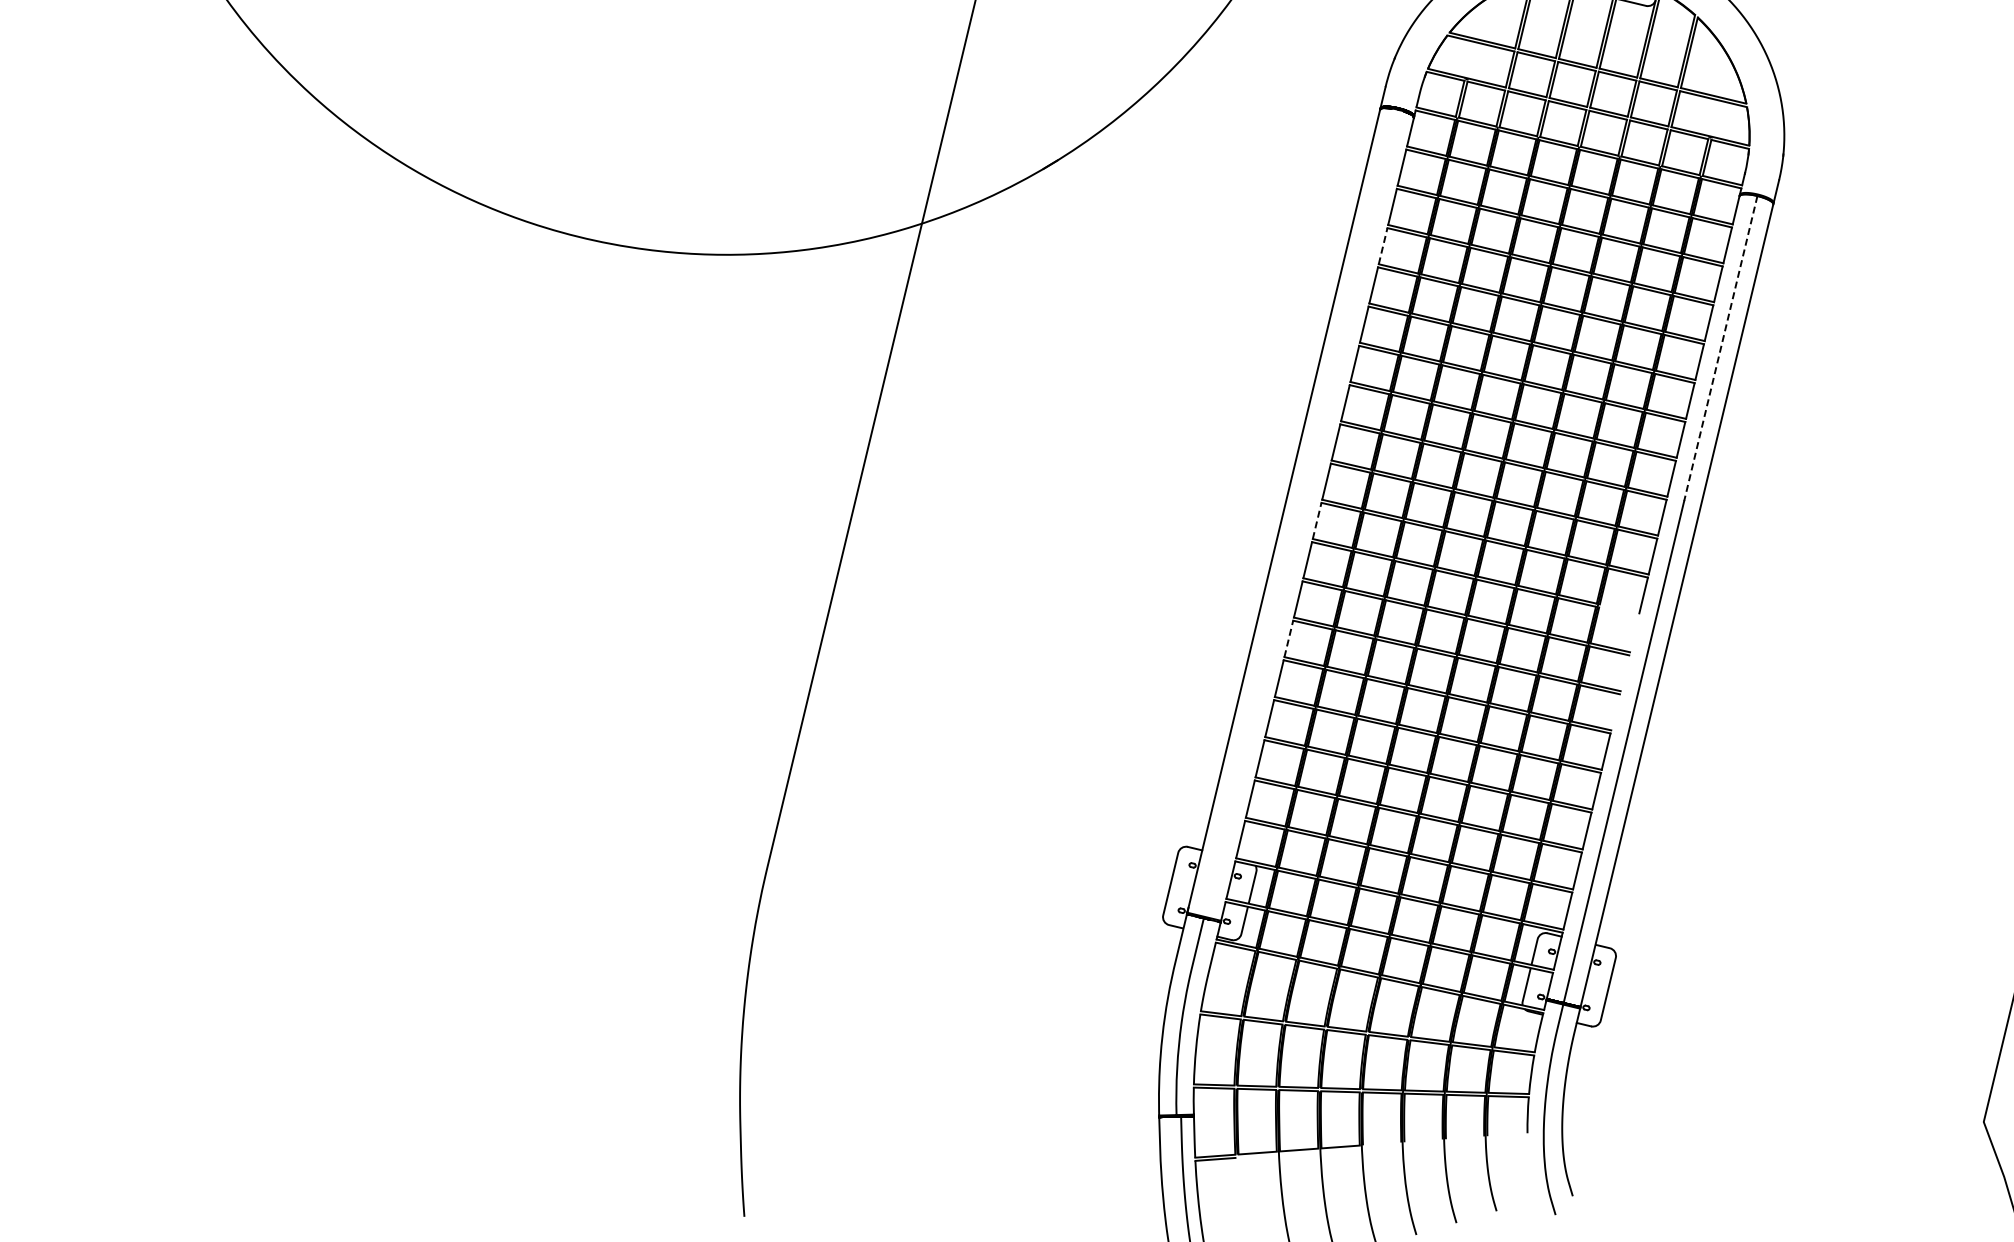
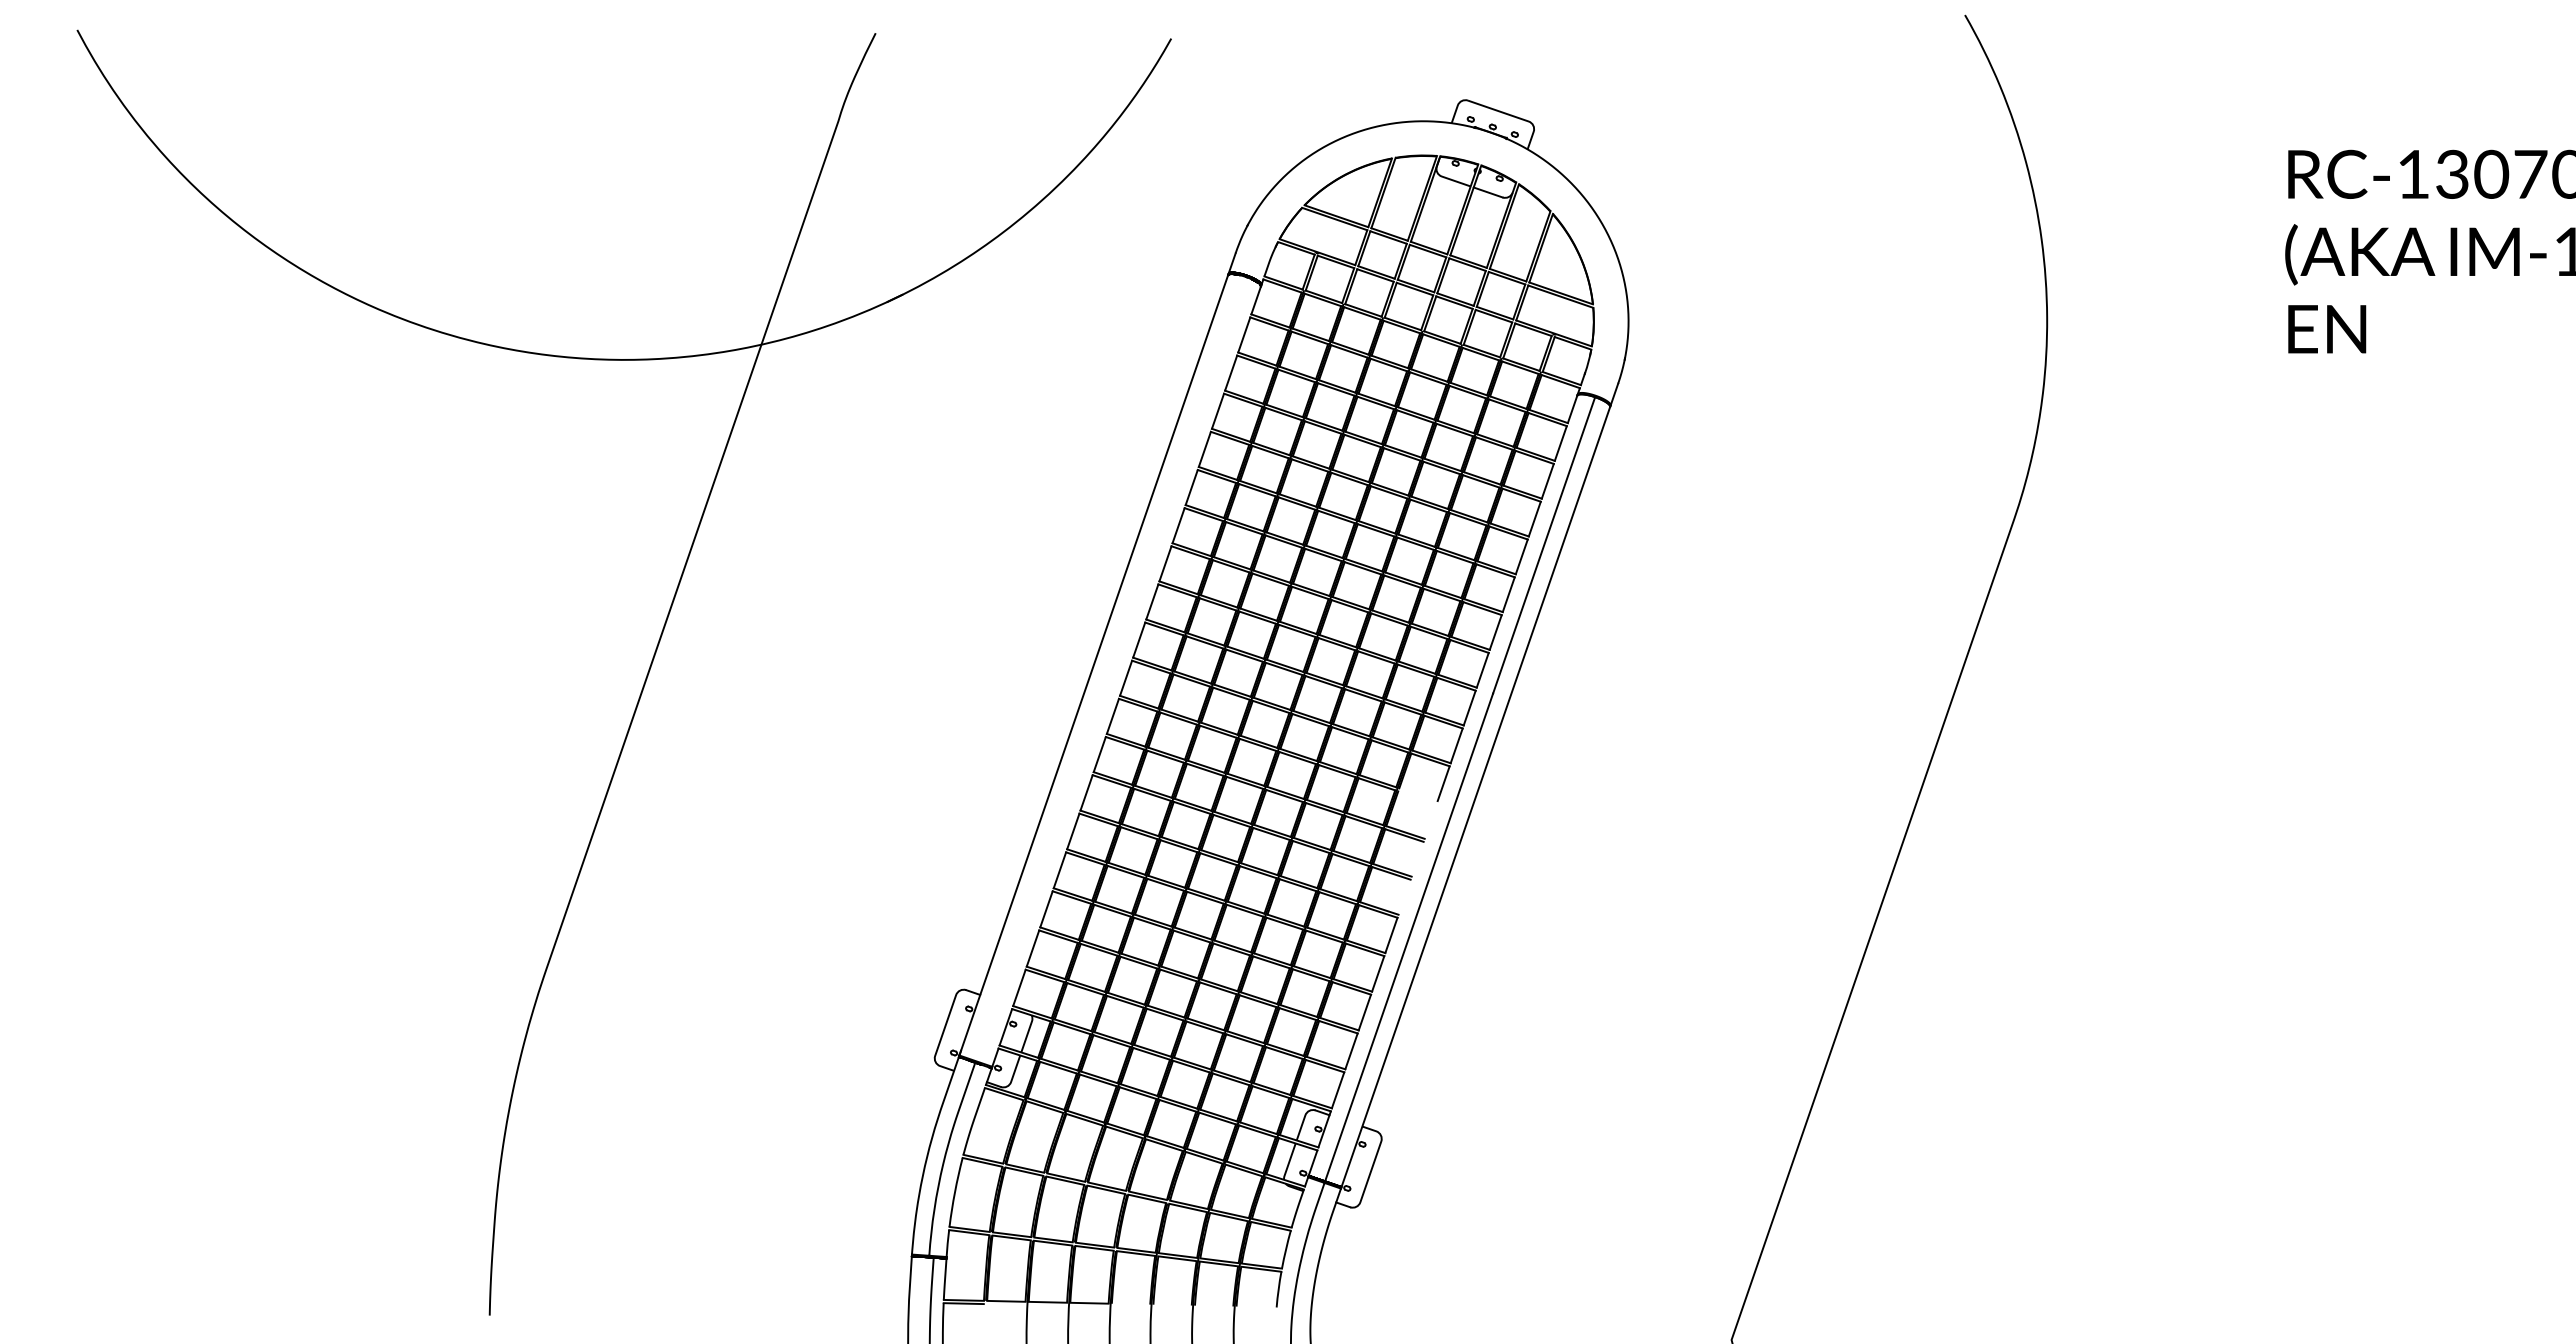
line: (1383, 246) -> (1218, 411), dashed -> solid
line: (1721, 348) -> (1544, 545), dashed -> solid
line: (1317, 521) -> (1126, 678), dashed -> solid
line: (1288, 638) -> (1086, 792), dashed -> solid

